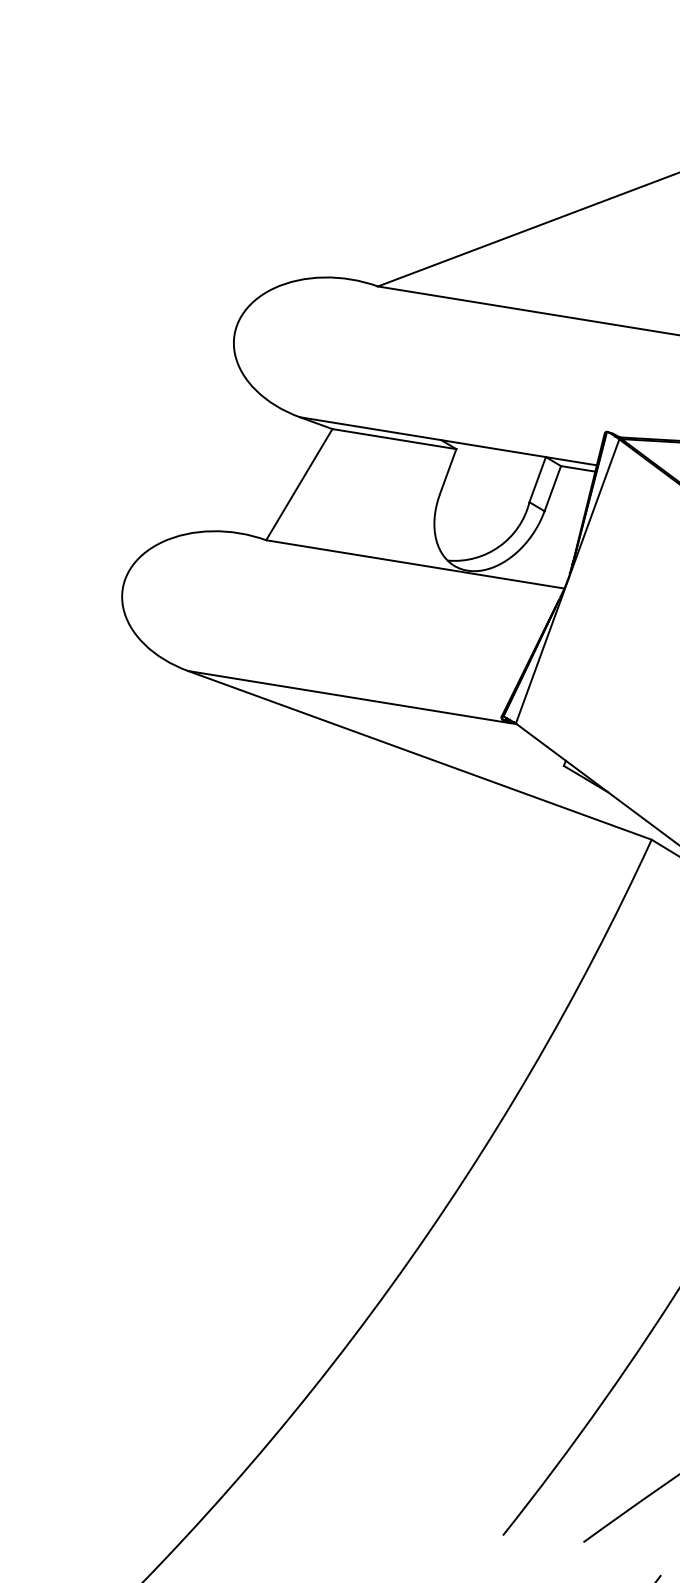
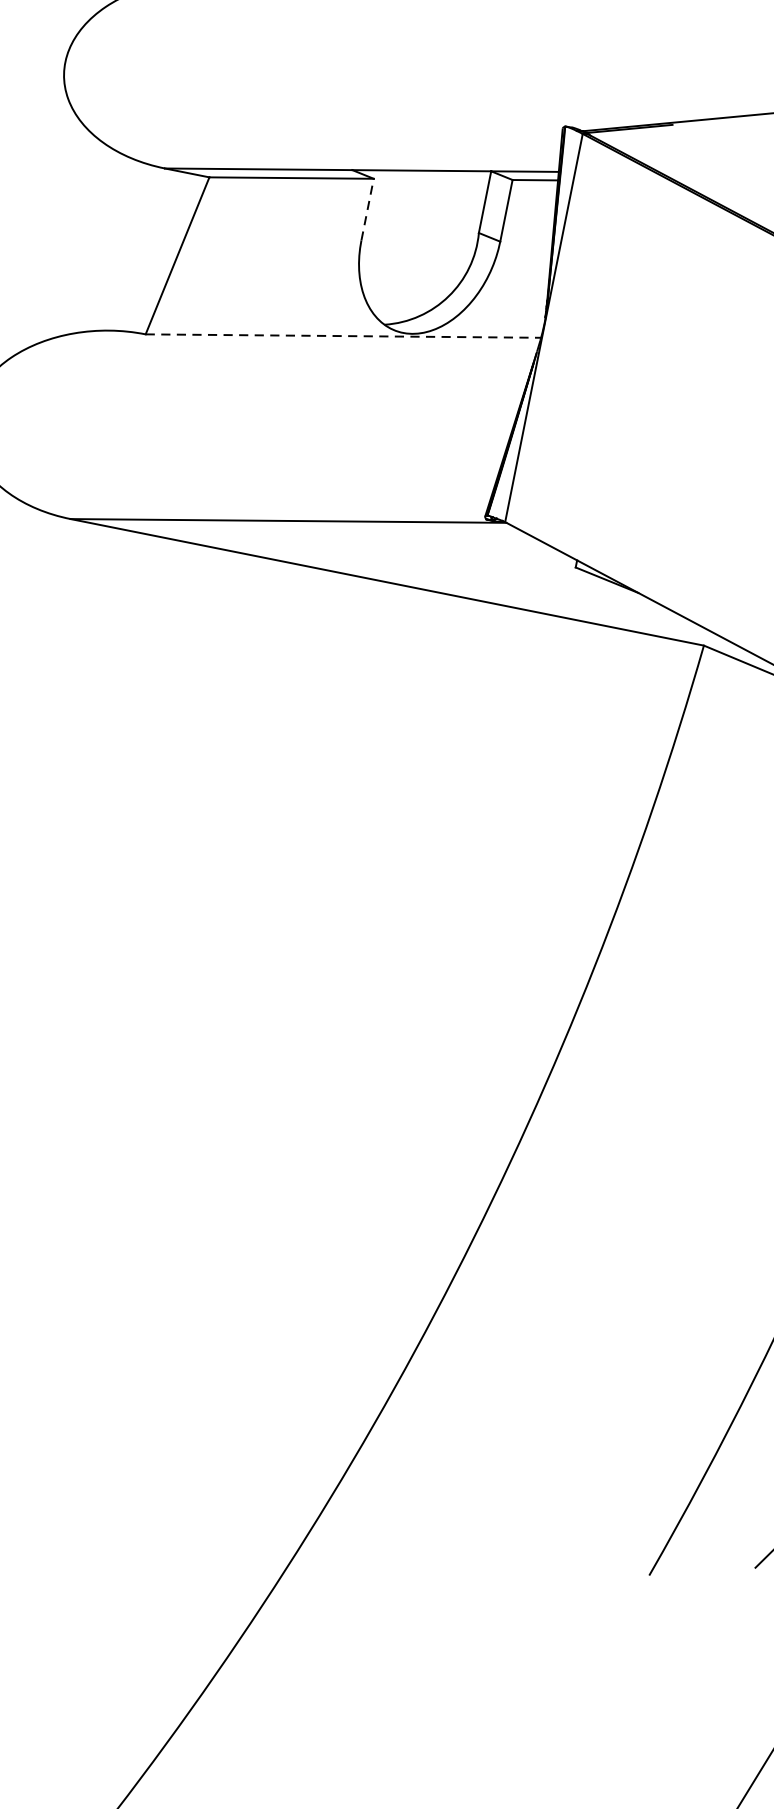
line: (448, 471) -> (368, 209), solid -> dashed
line: (414, 564) -> (342, 336), solid -> dashed

